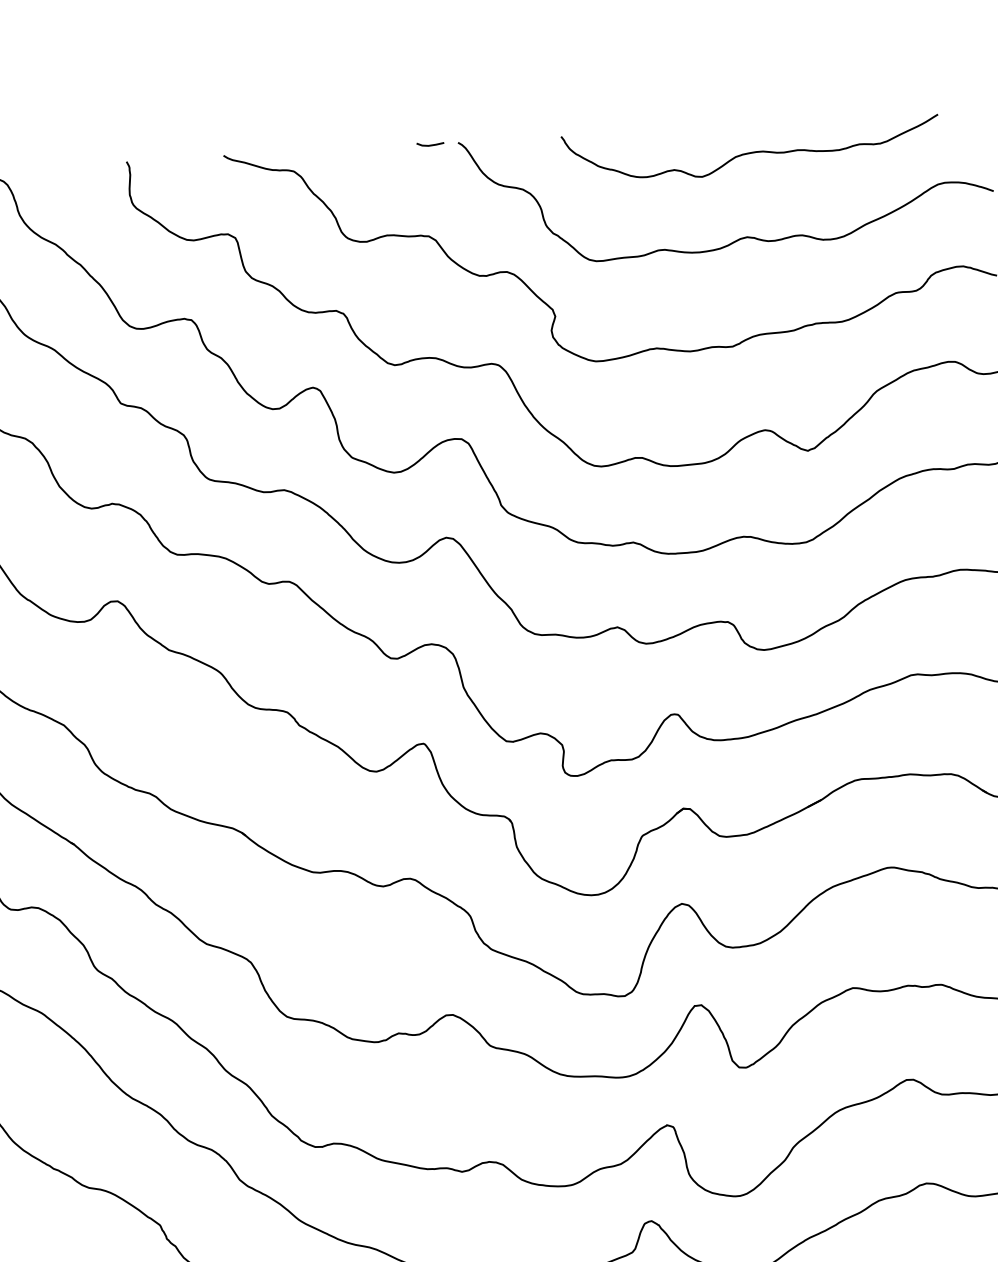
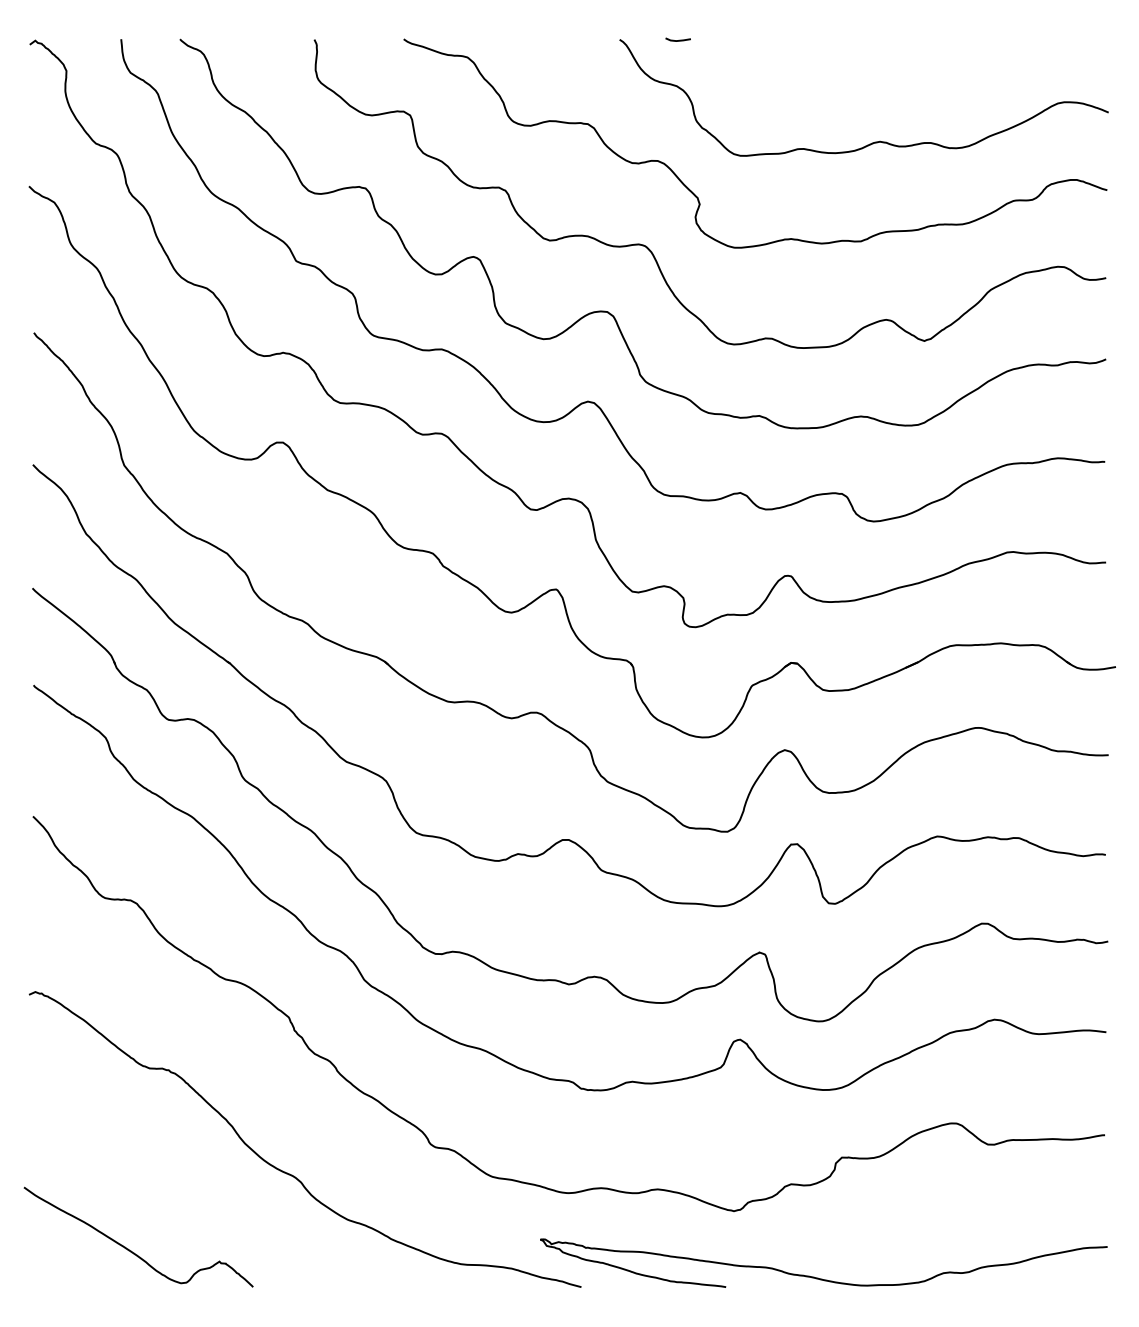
line: (429, 145) -> (677, 40), moved
curve: (750, 151) -> (887, 63), removed

